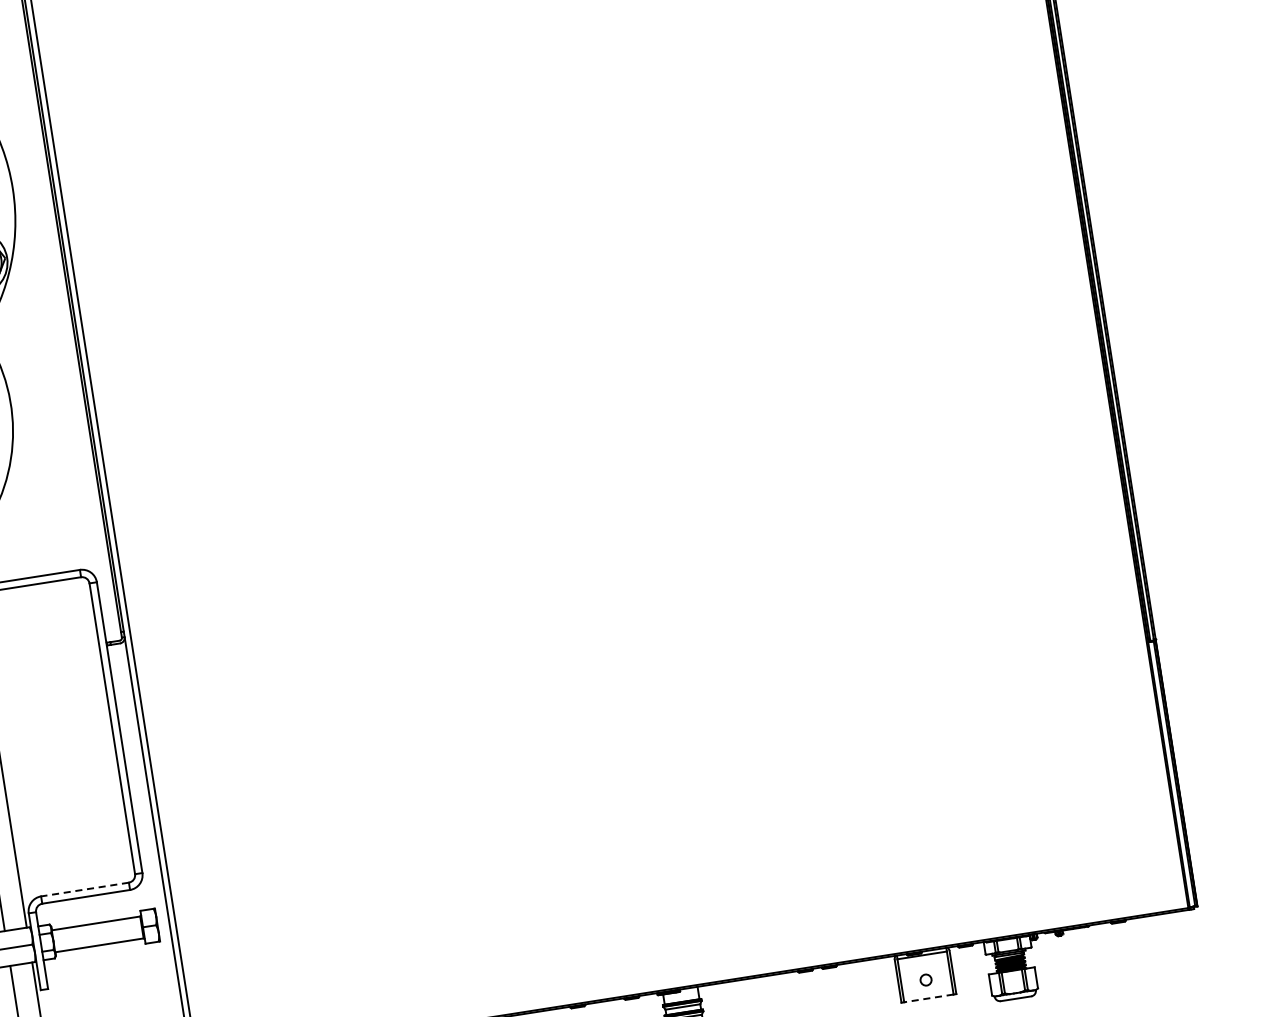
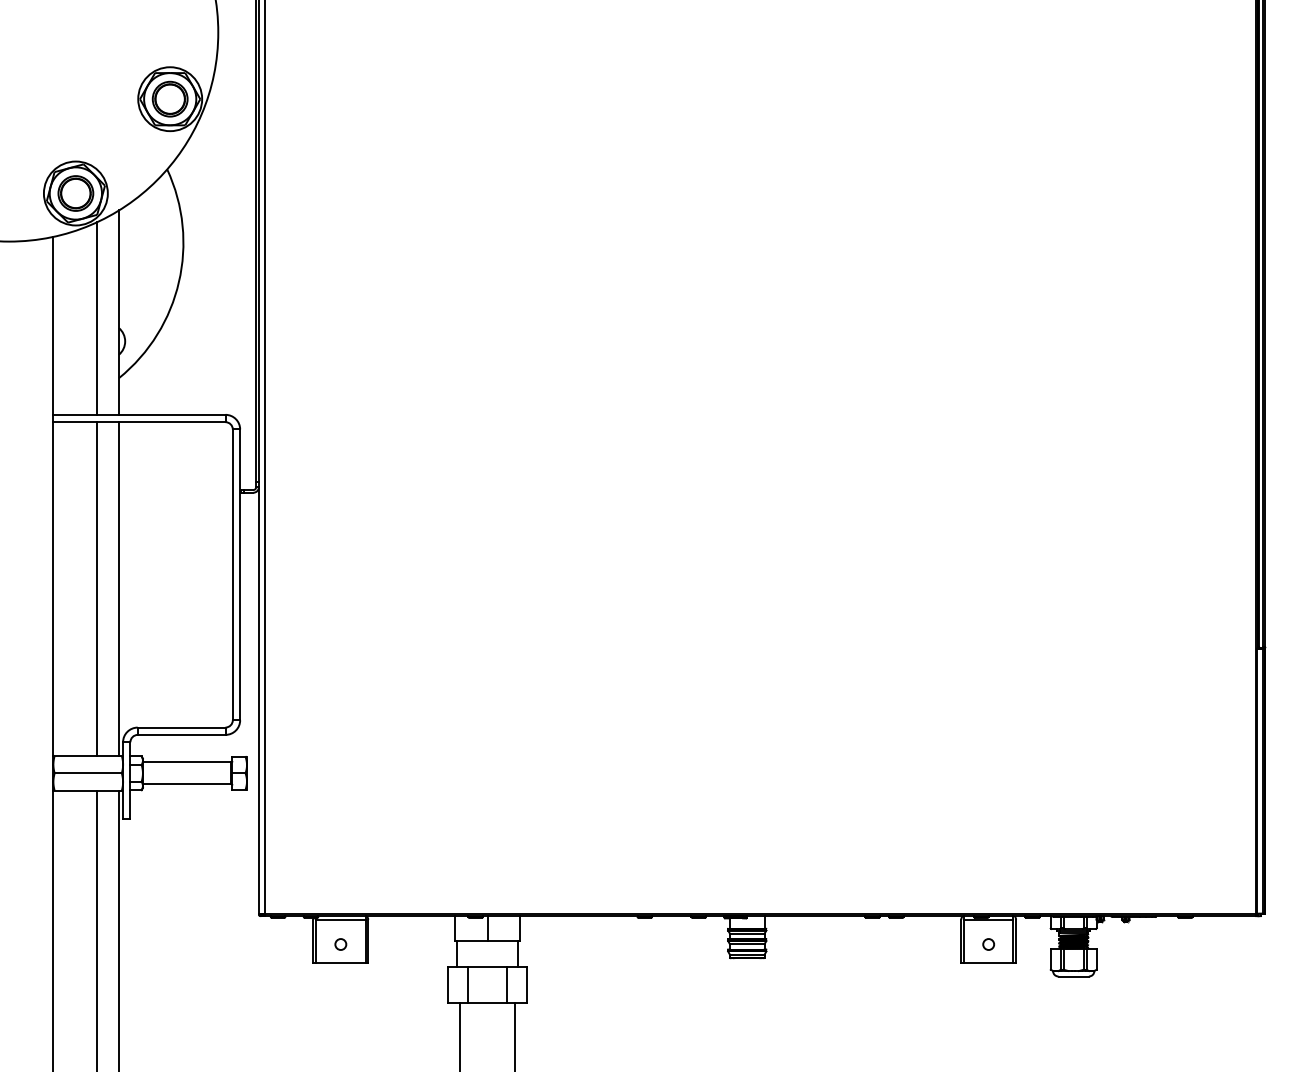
line: (84, 889) -> (181, 727), dashed -> solid
line: (928, 998) -> (988, 962), dashed -> solid

